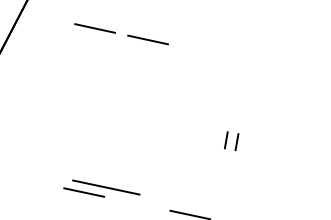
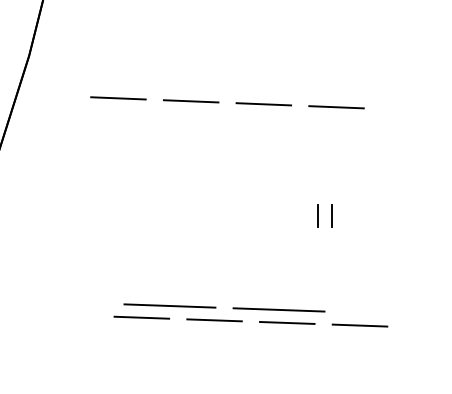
line: (200, 51) -> (263, 104), added
line: (254, 63) -> (336, 107), added
line: (137, 203) -> (214, 320), added
line: (185, 204) -> (278, 309), added

